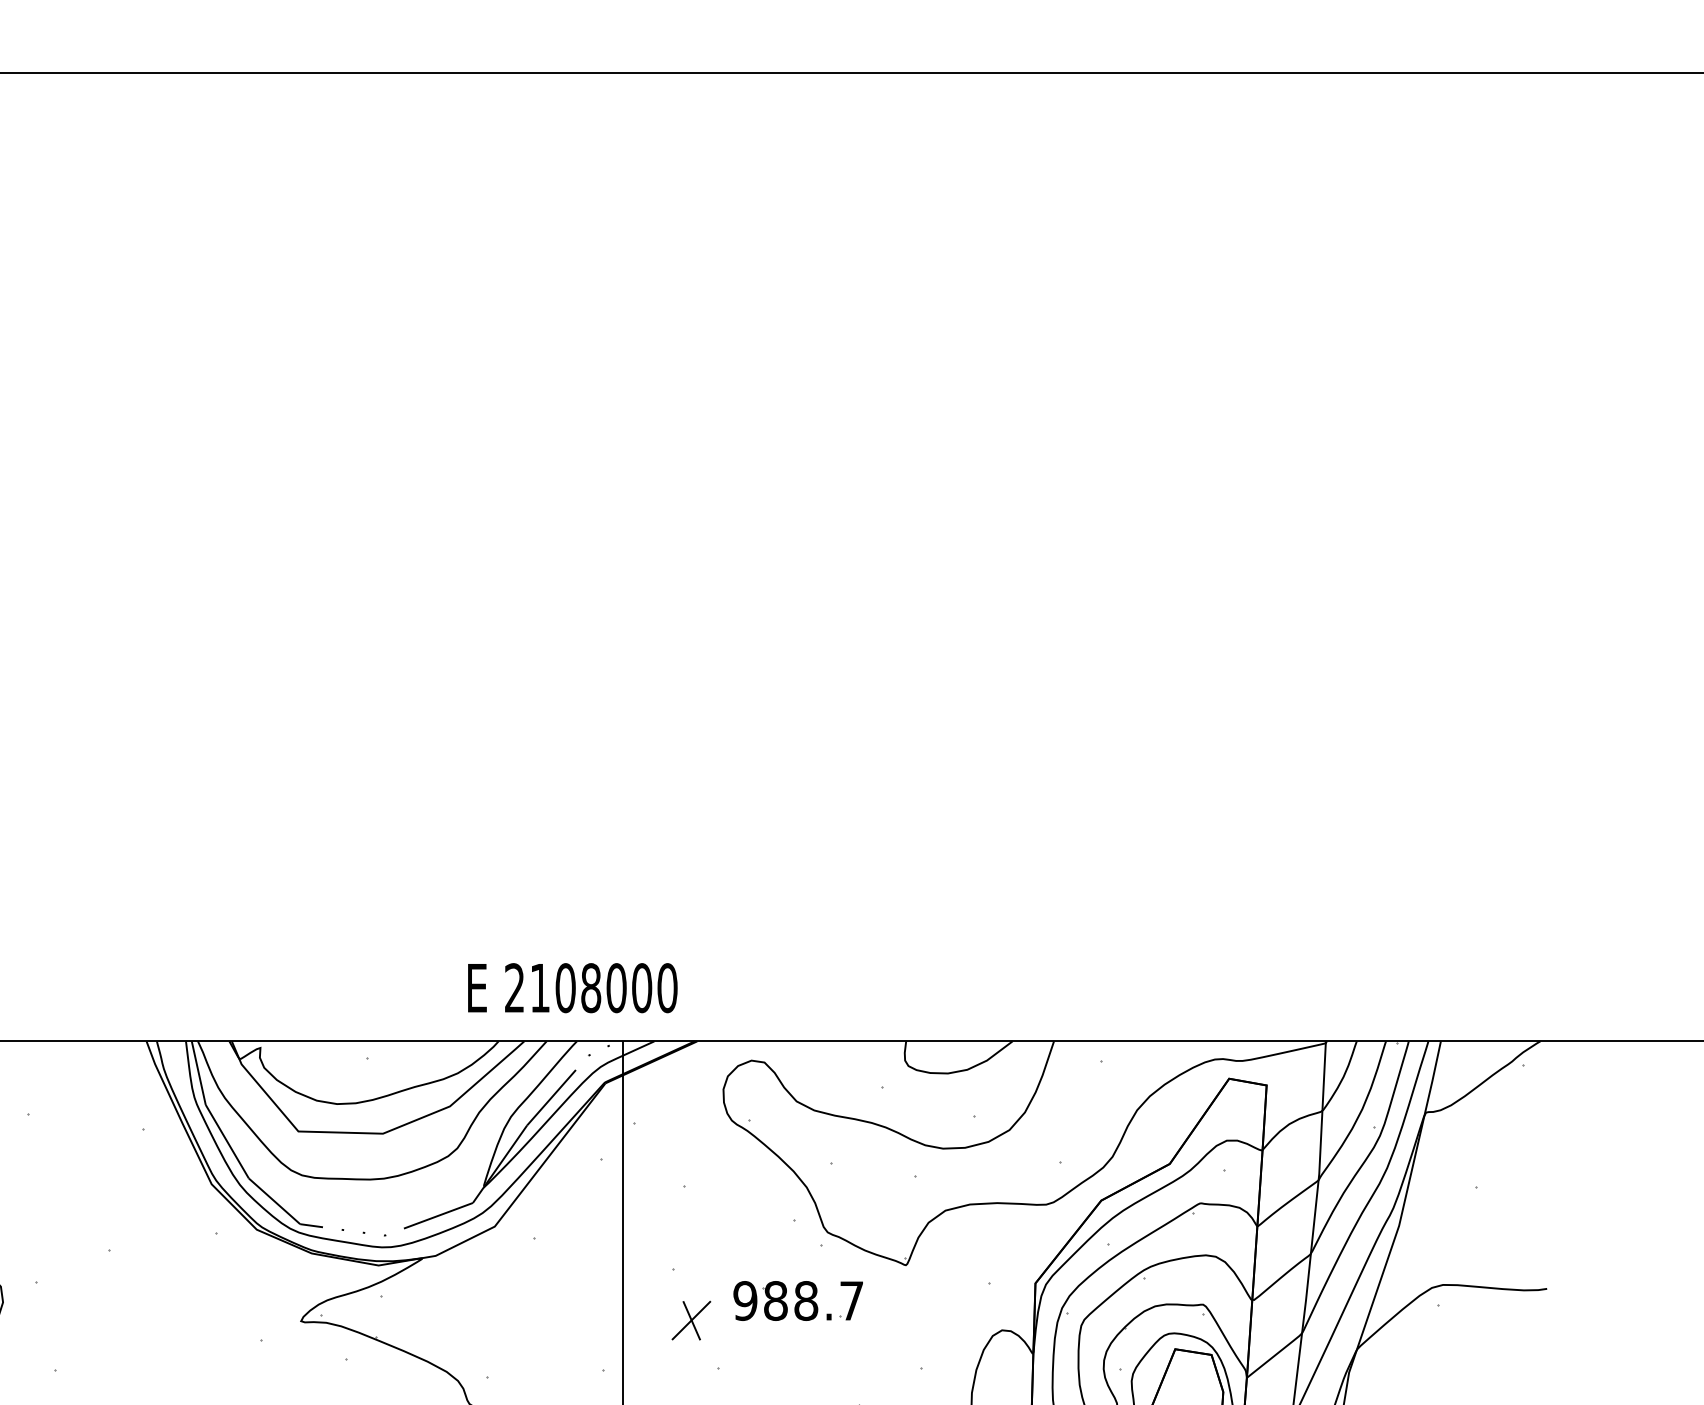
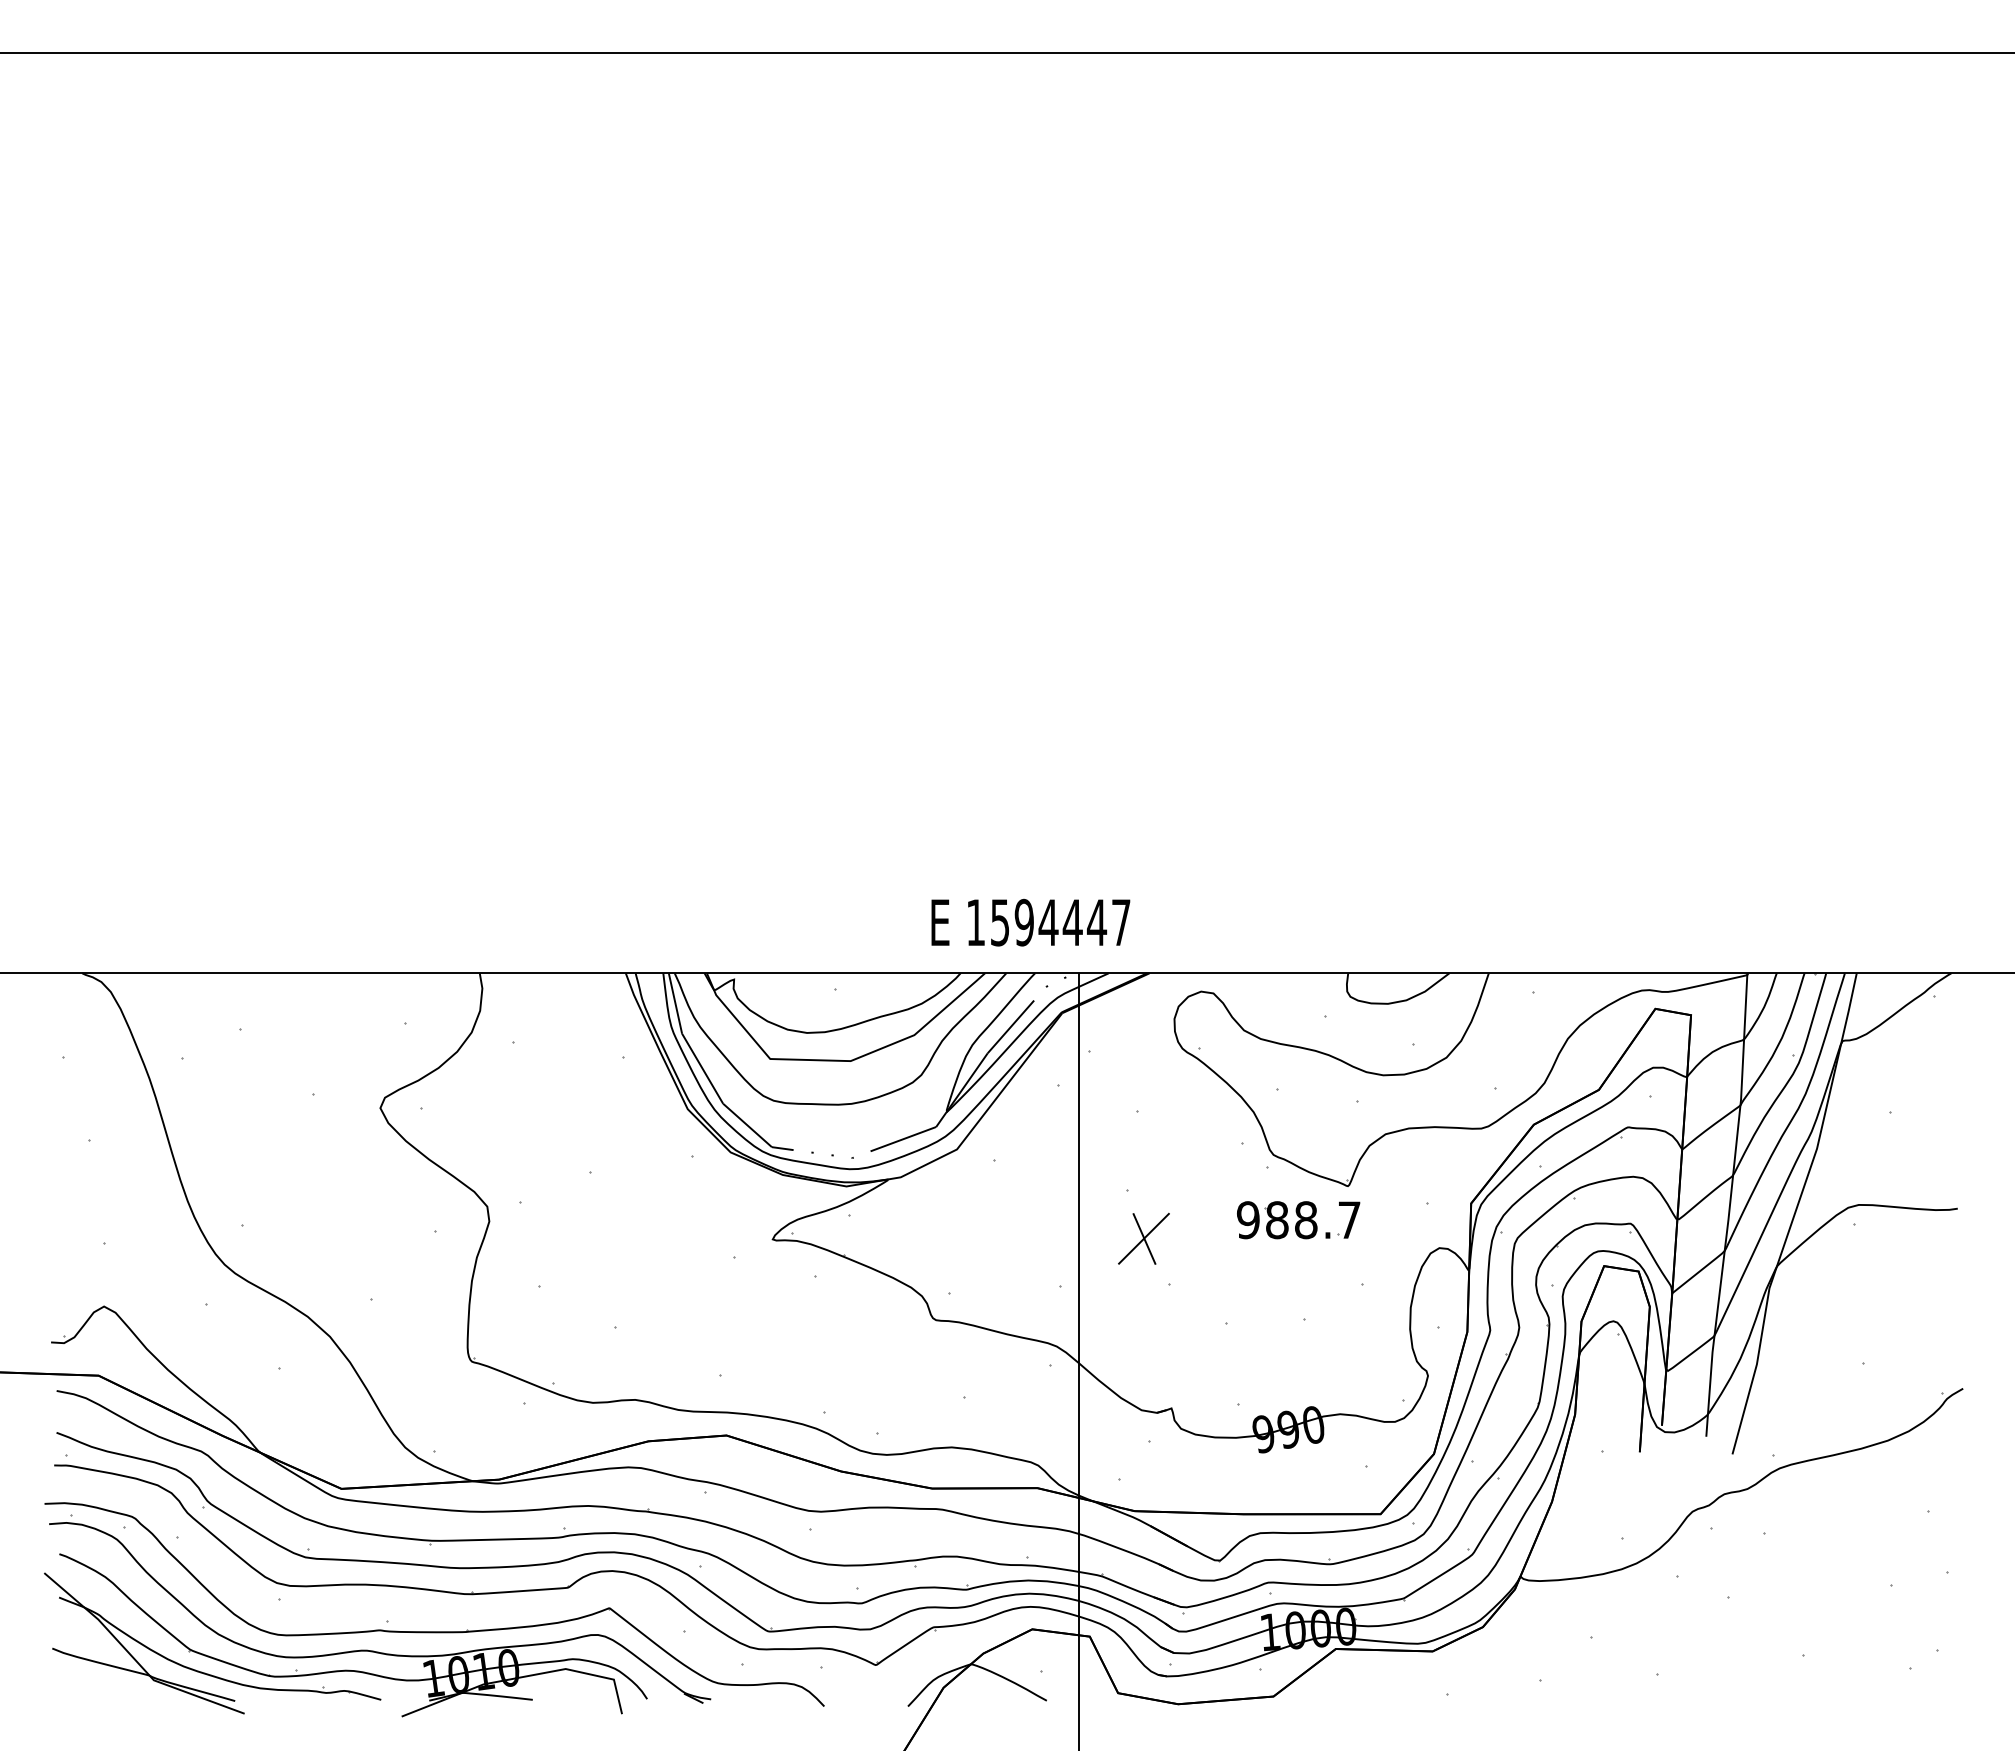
text: (591, 987) -> (1048, 922), 2108000 -> 1594447
part: (798, 1301) -> (1298, 1220), moved
part: (690, 1320) -> (1143, 1238), size x1.4

